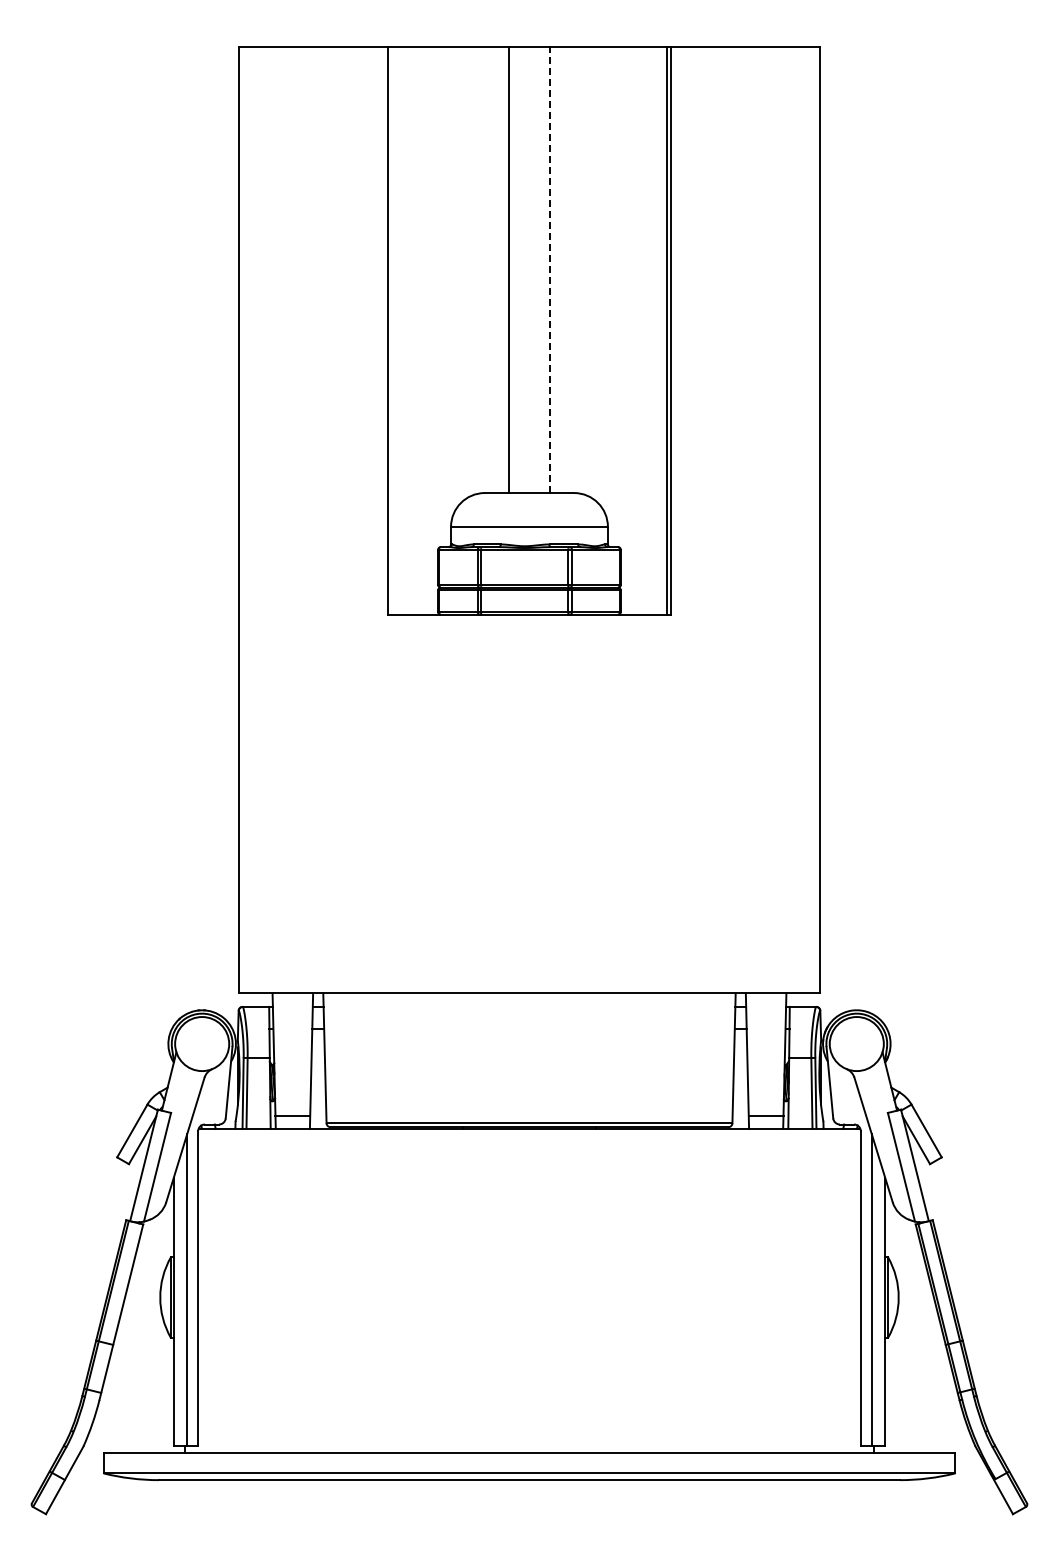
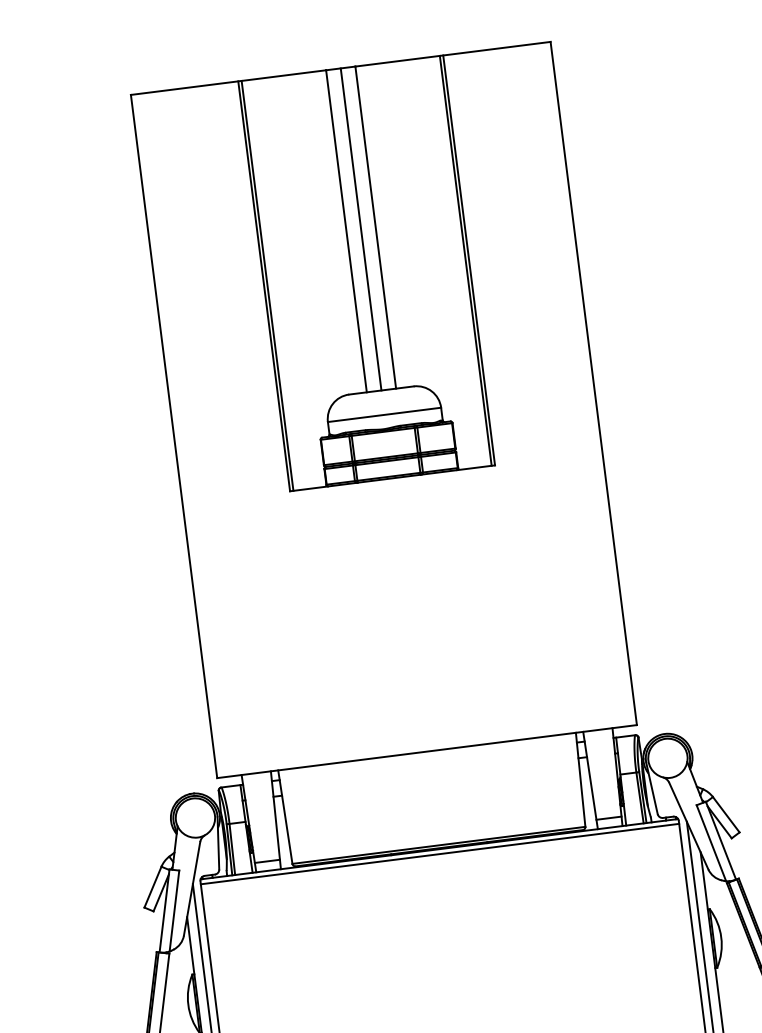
line: (529, 269) -> (361, 229), added
line: (549, 269) -> (375, 227), dashed -> solid
line: (392, 330) -> (267, 285), added
line: (529, 1135) -> (440, 854), added

